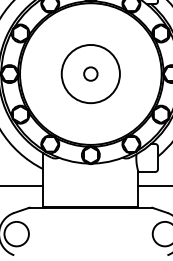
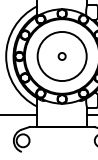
circle: (89, 74) -> (61, 56), size x1.6

